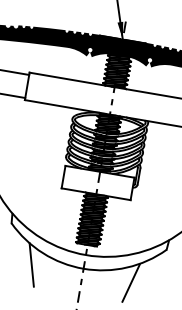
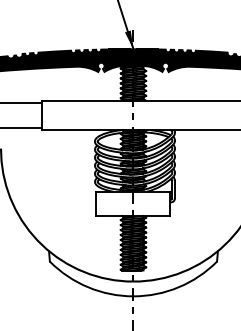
line: (31, 264) -> (78, 301), removed
line: (130, 282) -> (185, 302), removed

